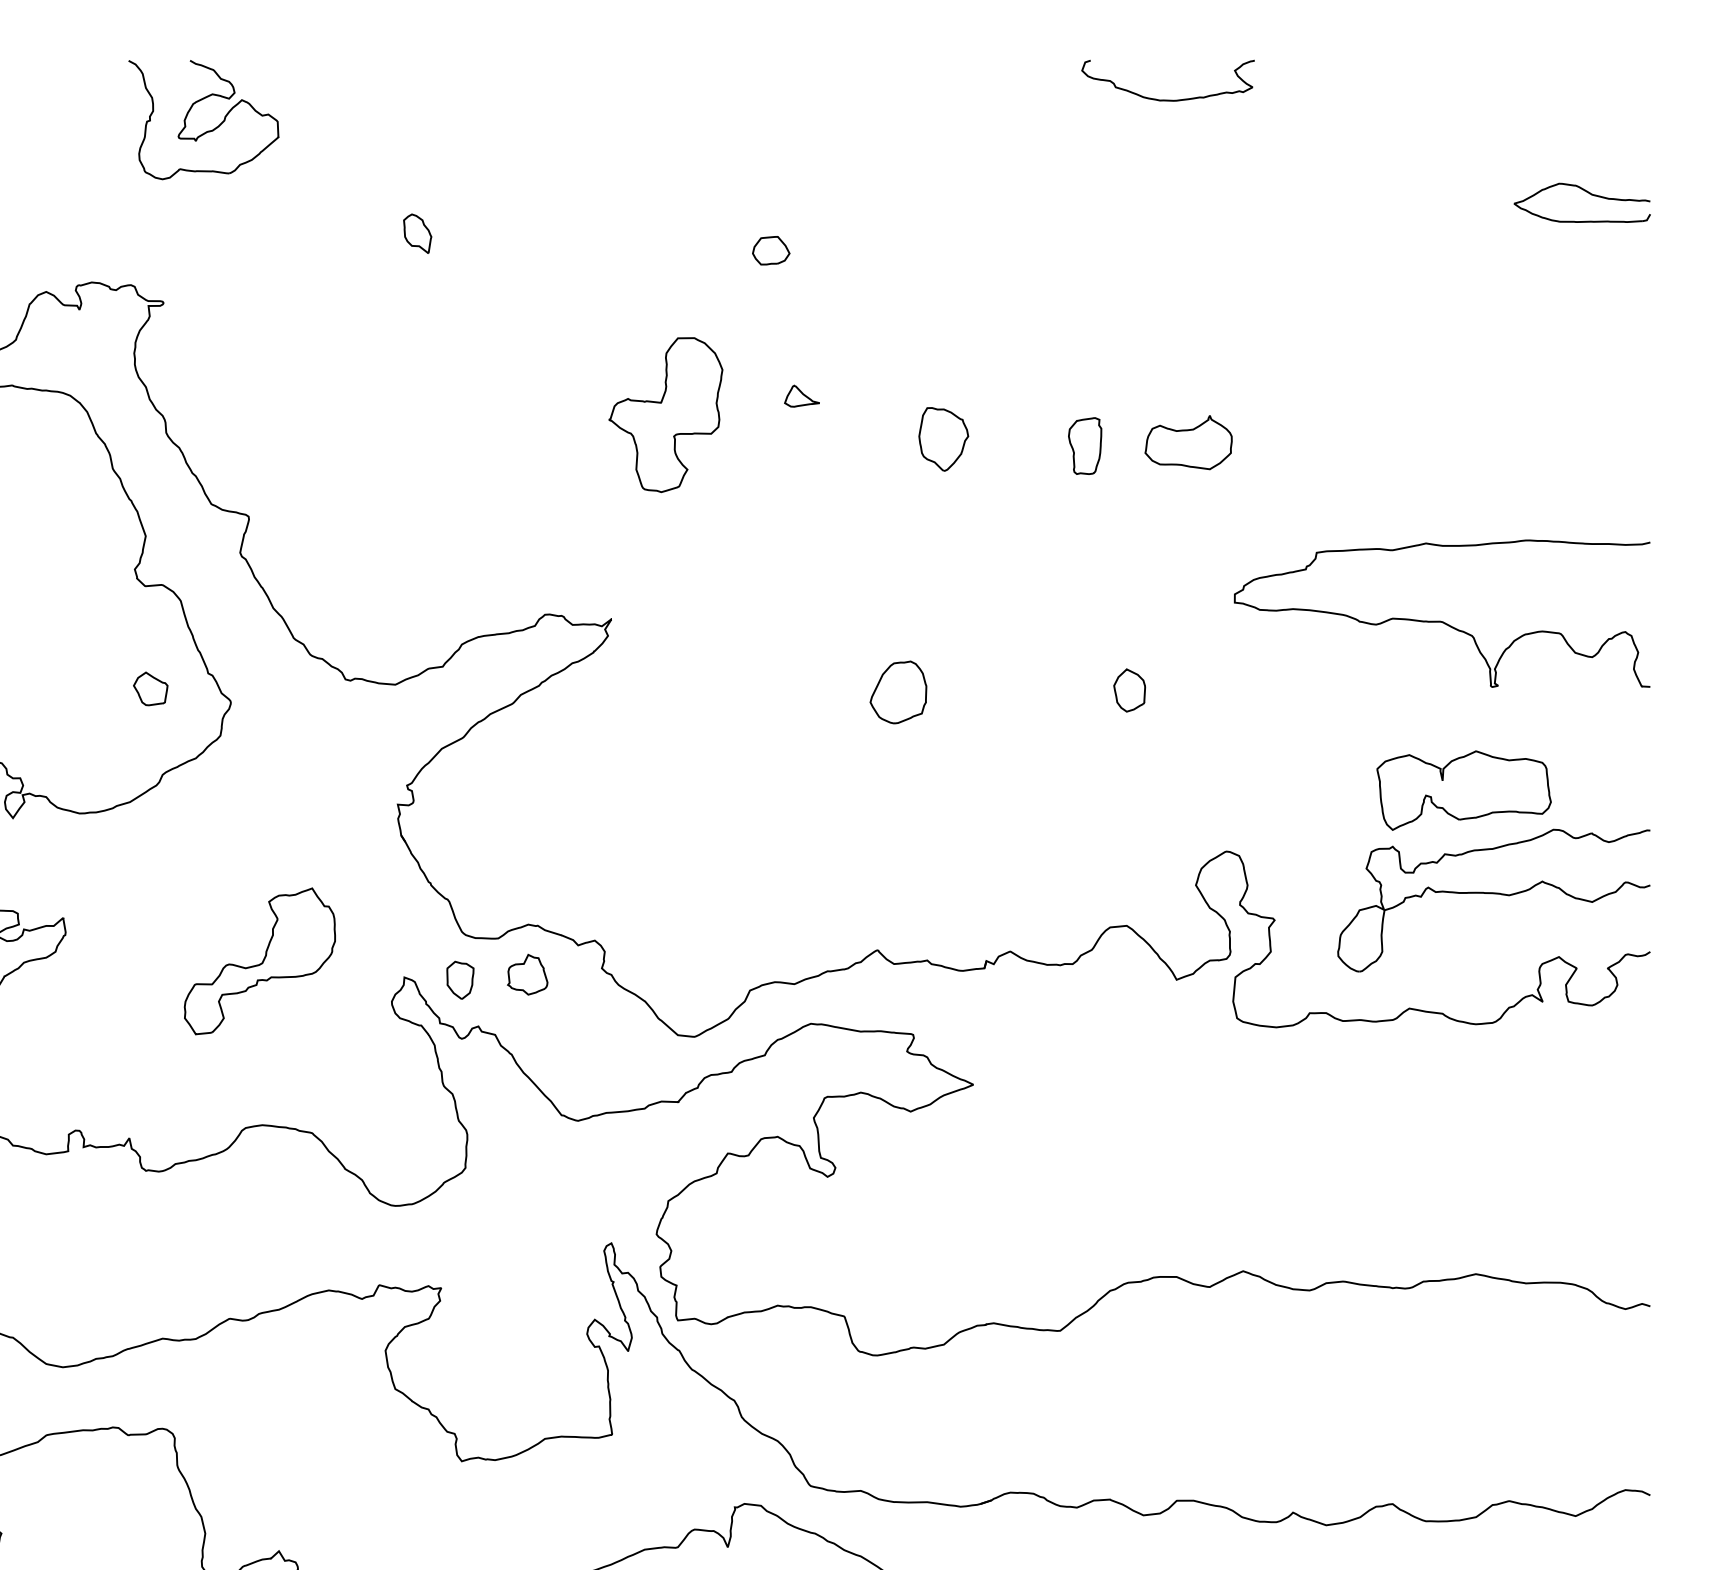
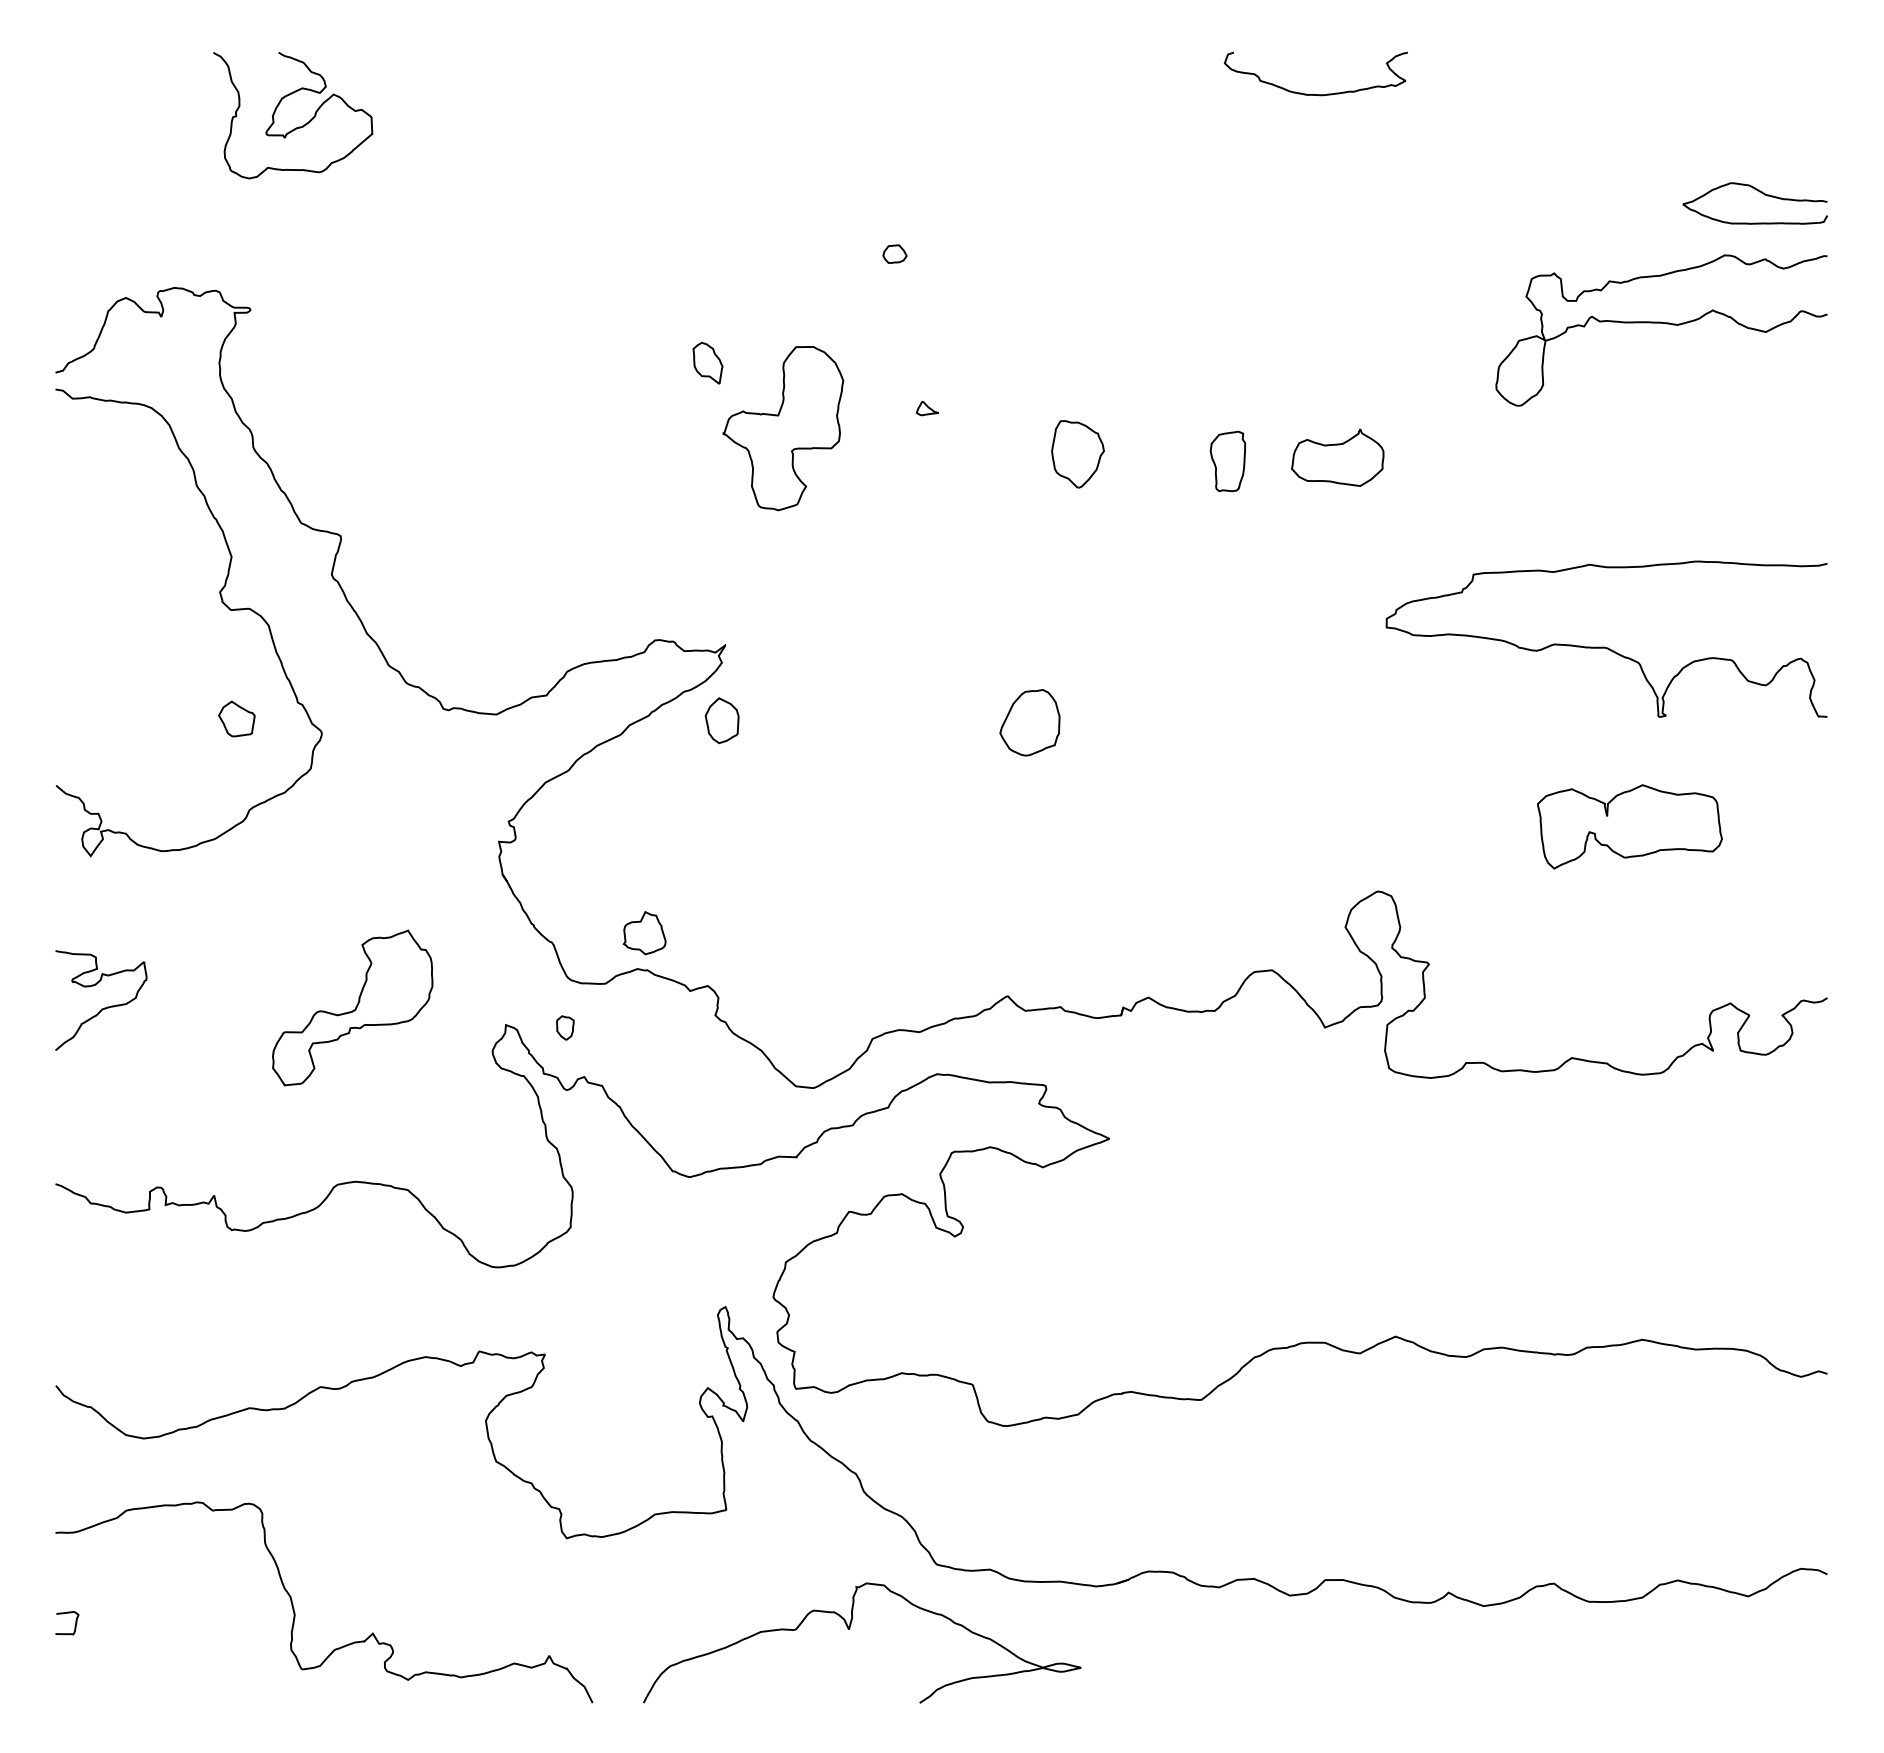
part: (417, 233) -> (707, 363), moved
part: (770, 250) -> (894, 253), size x0.6
part: (801, 396) -> (927, 408), size x0.6
part: (1129, 690) -> (721, 720), moved
part: (1493, 893) -> (1661, 323), moved
part: (527, 975) -> (644, 933), moved
part: (460, 979) -> (565, 1027), size x0.6

